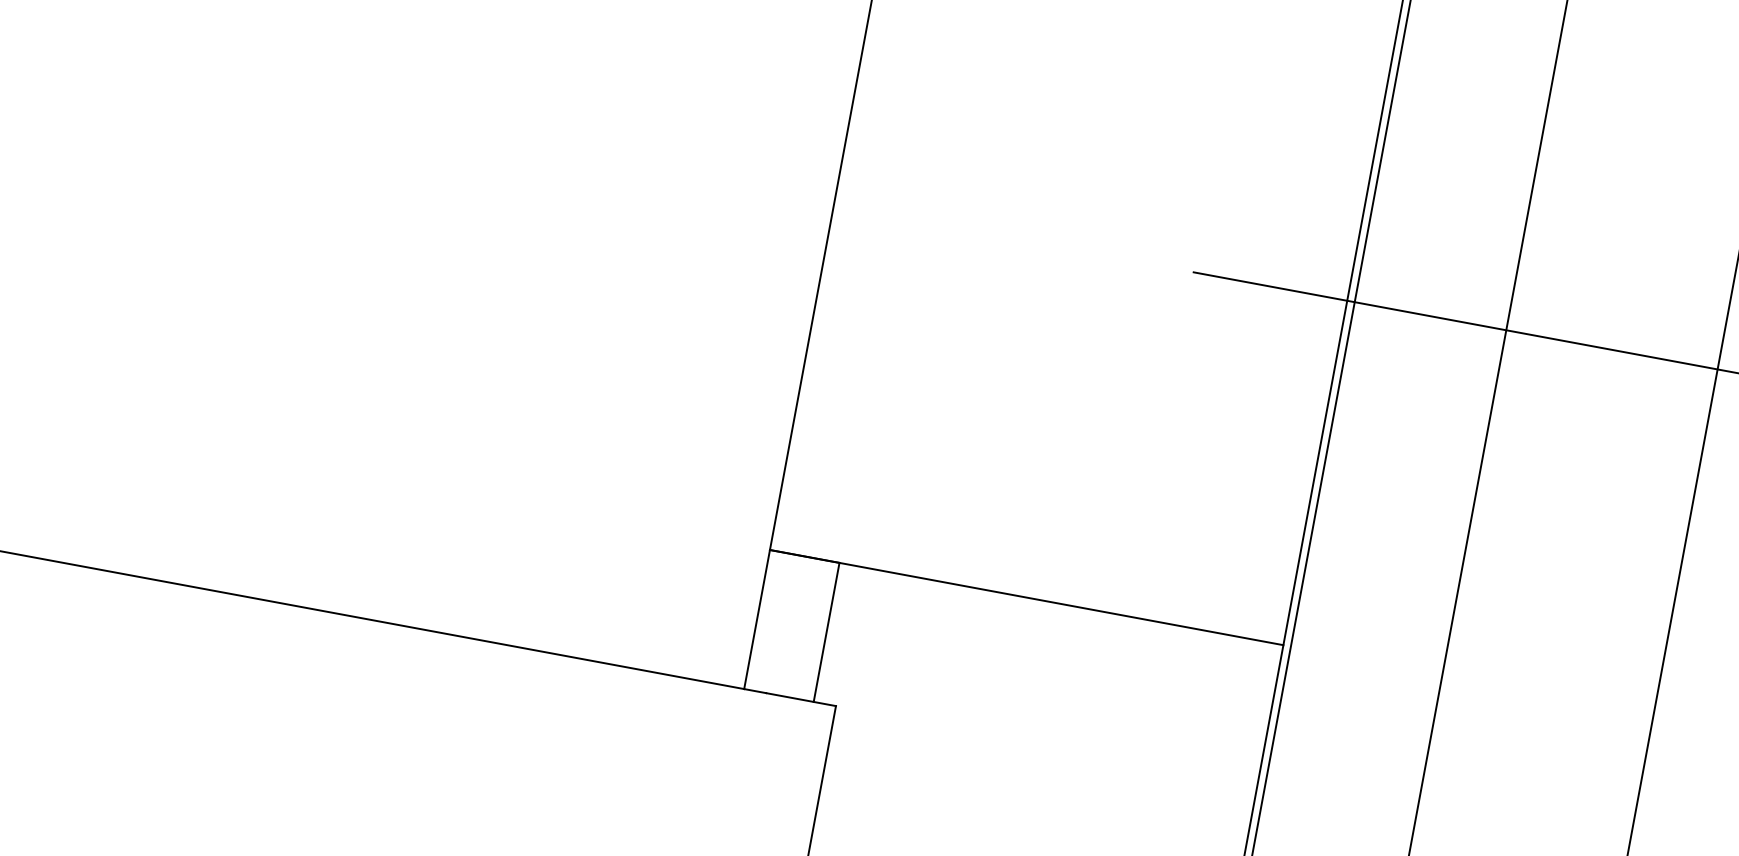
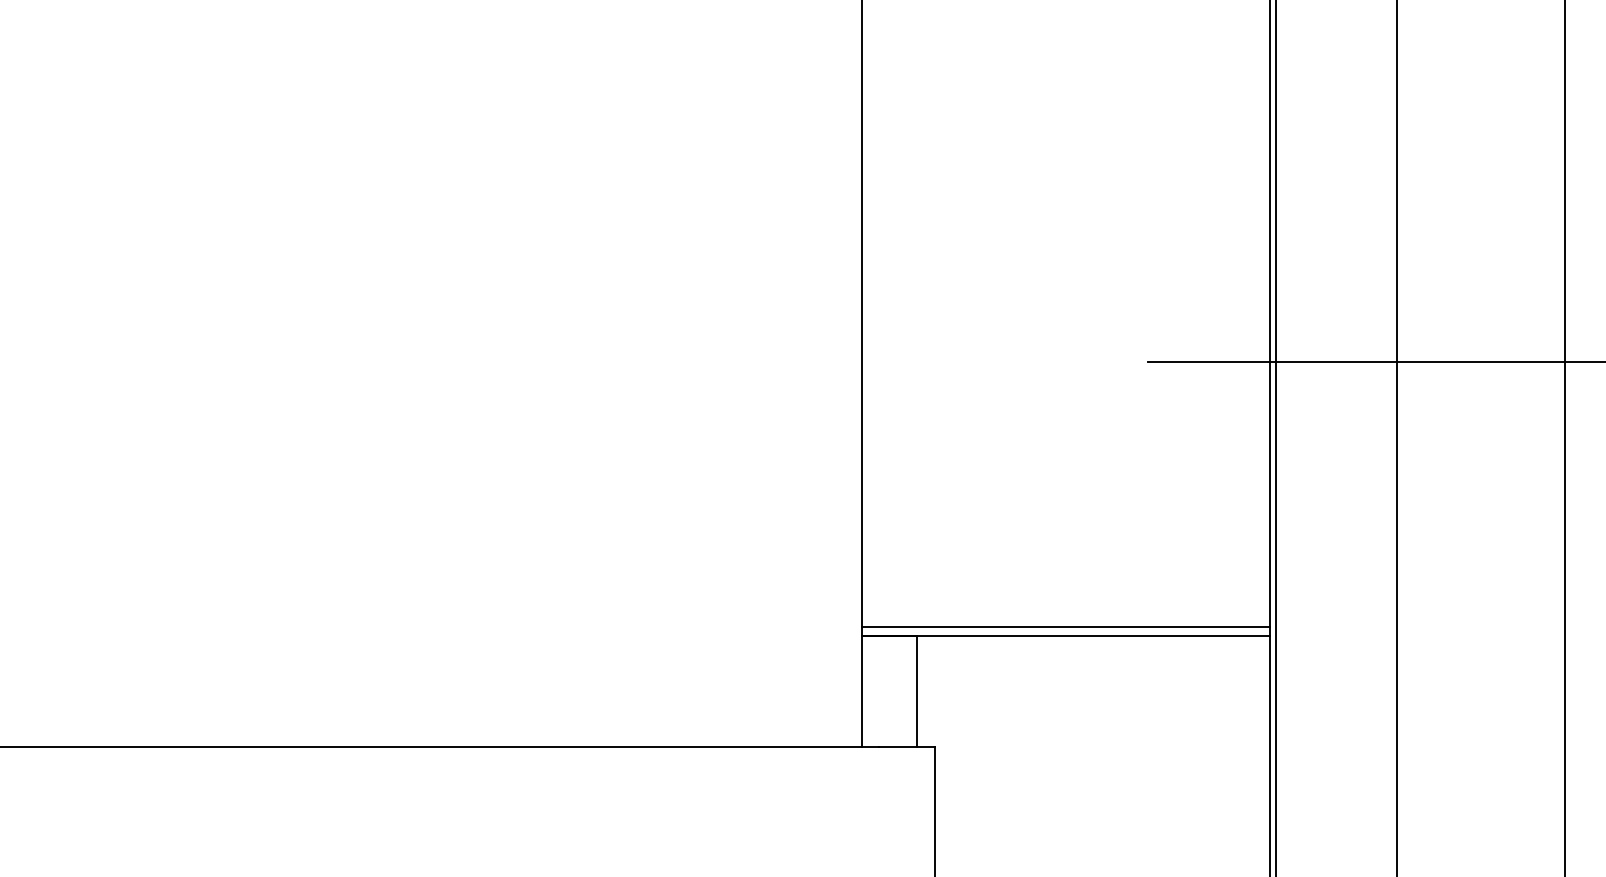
line: (1028, 587) -> (1065, 627), added

